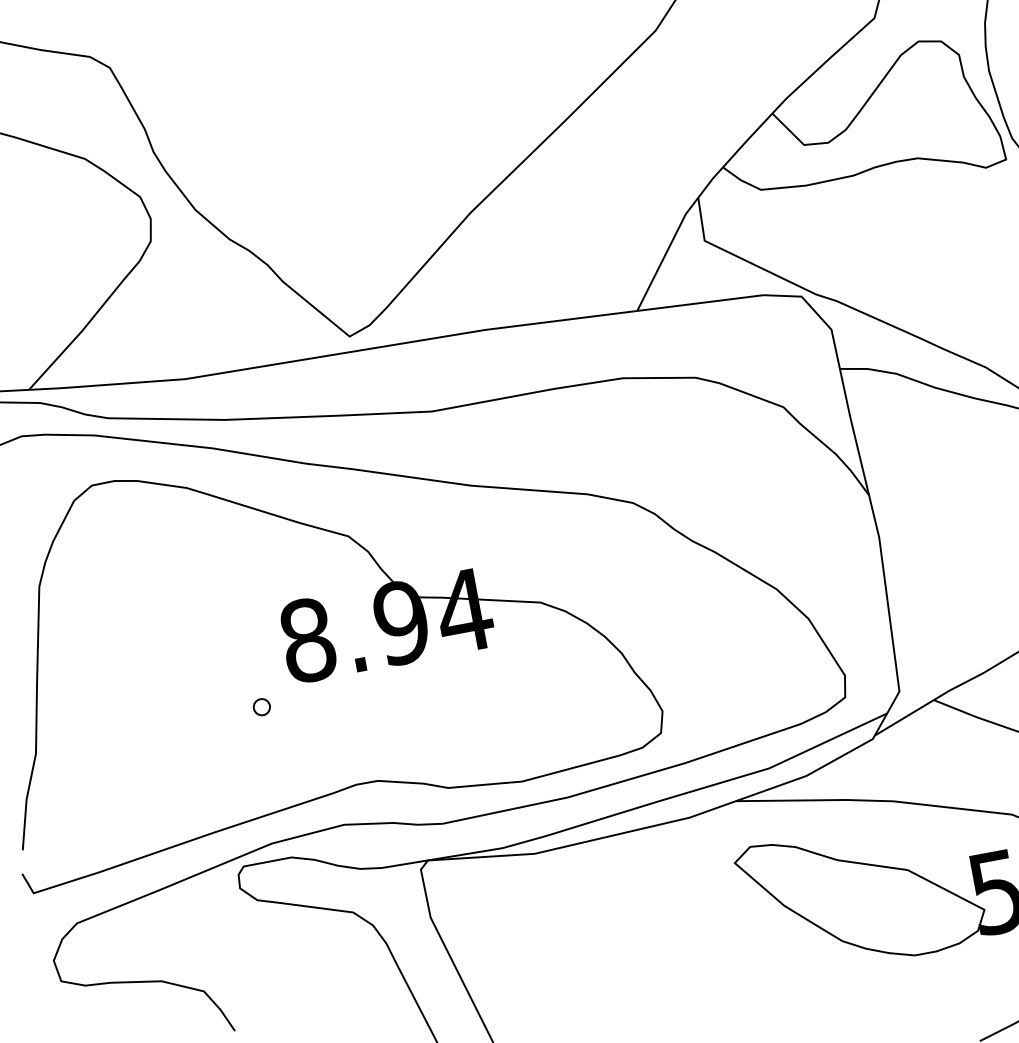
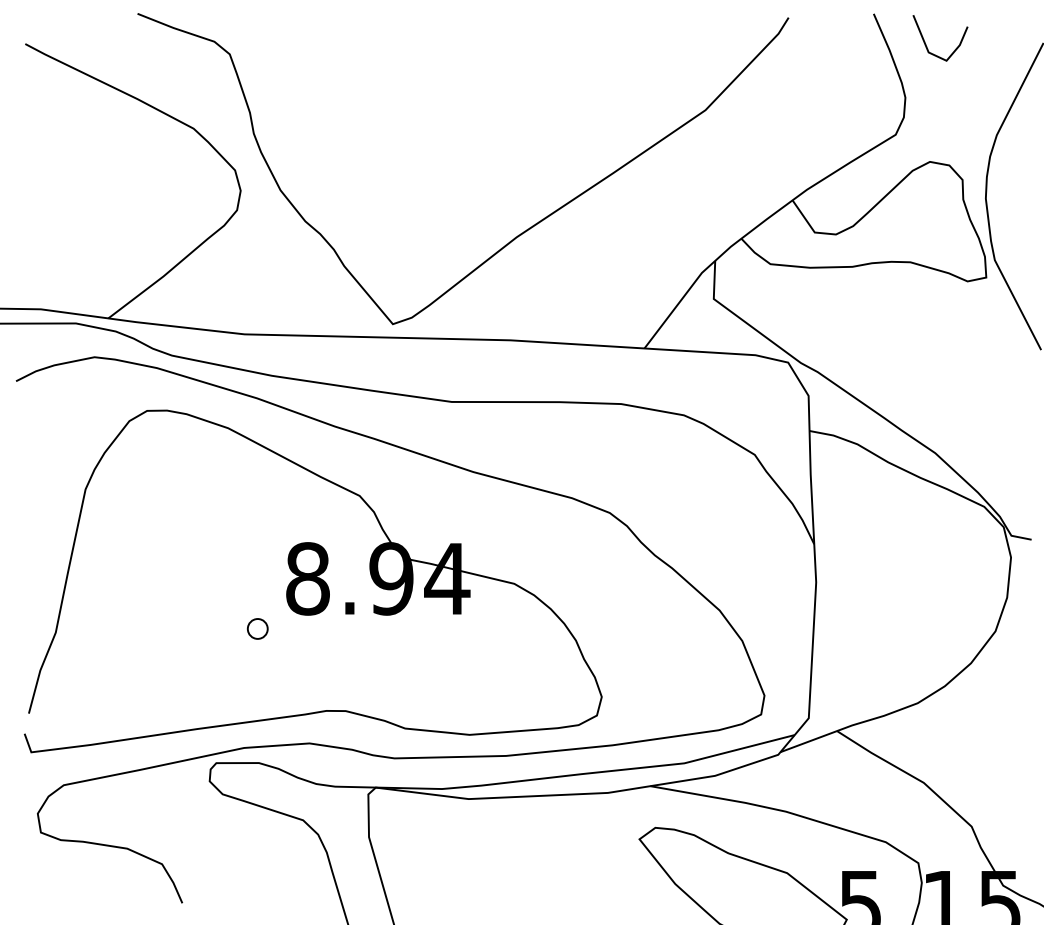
part: (261, 706) -> (257, 628), size x1.4

